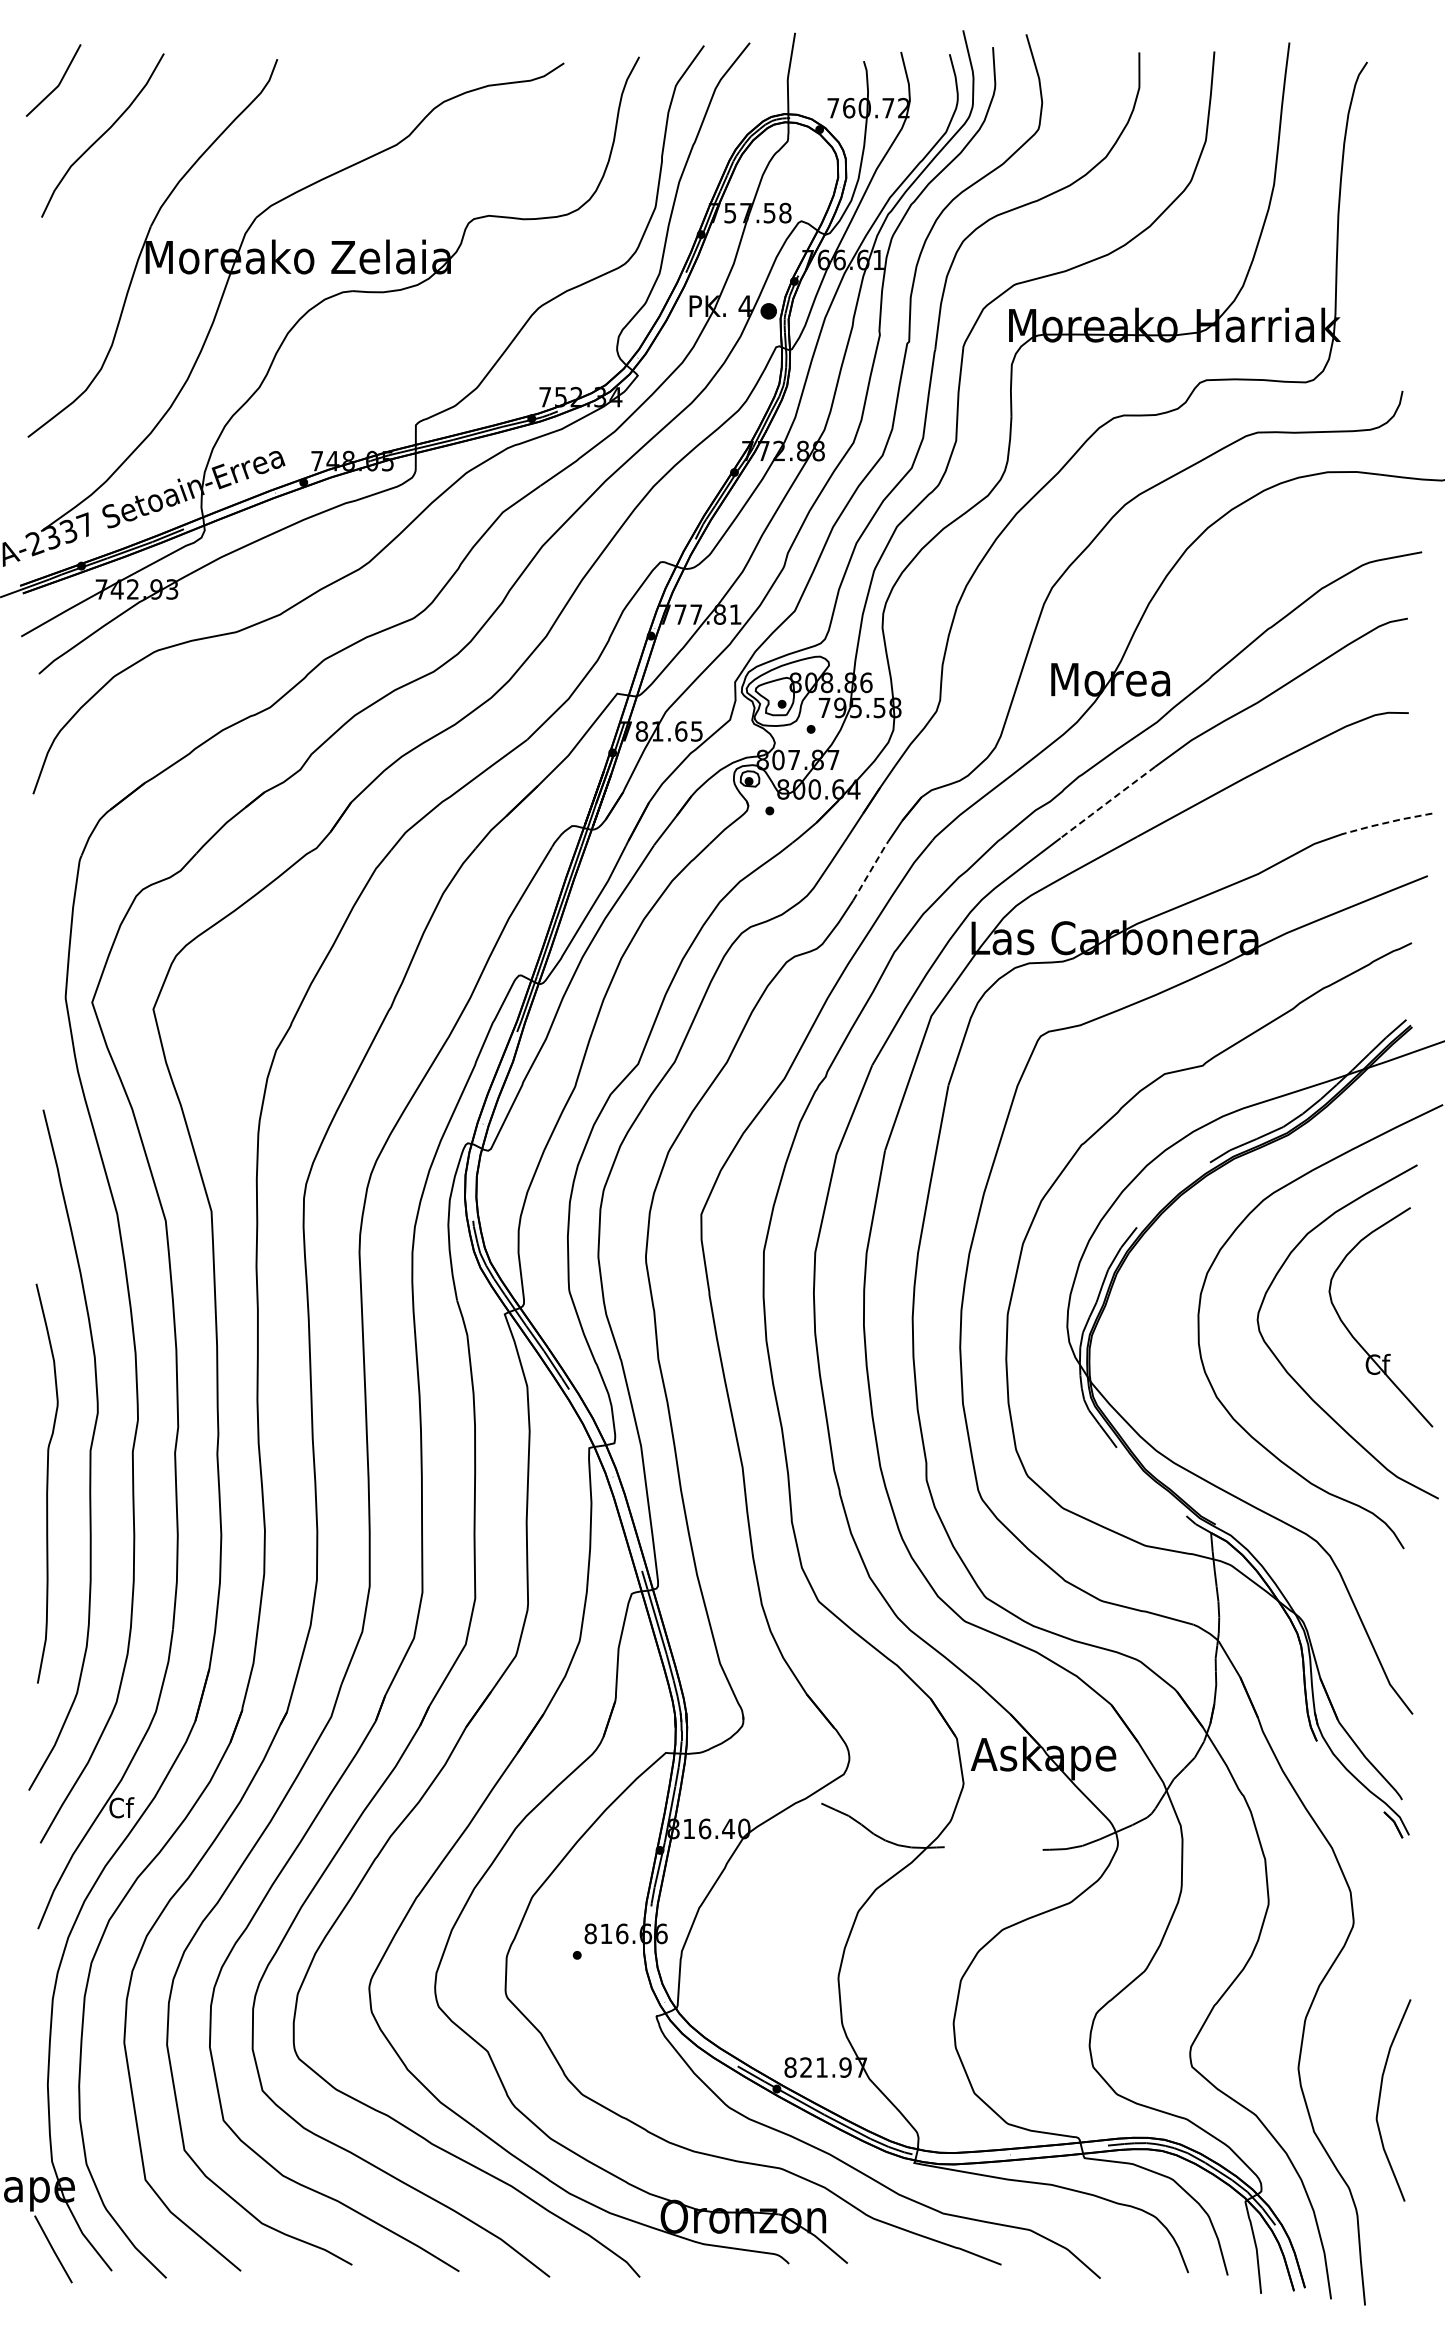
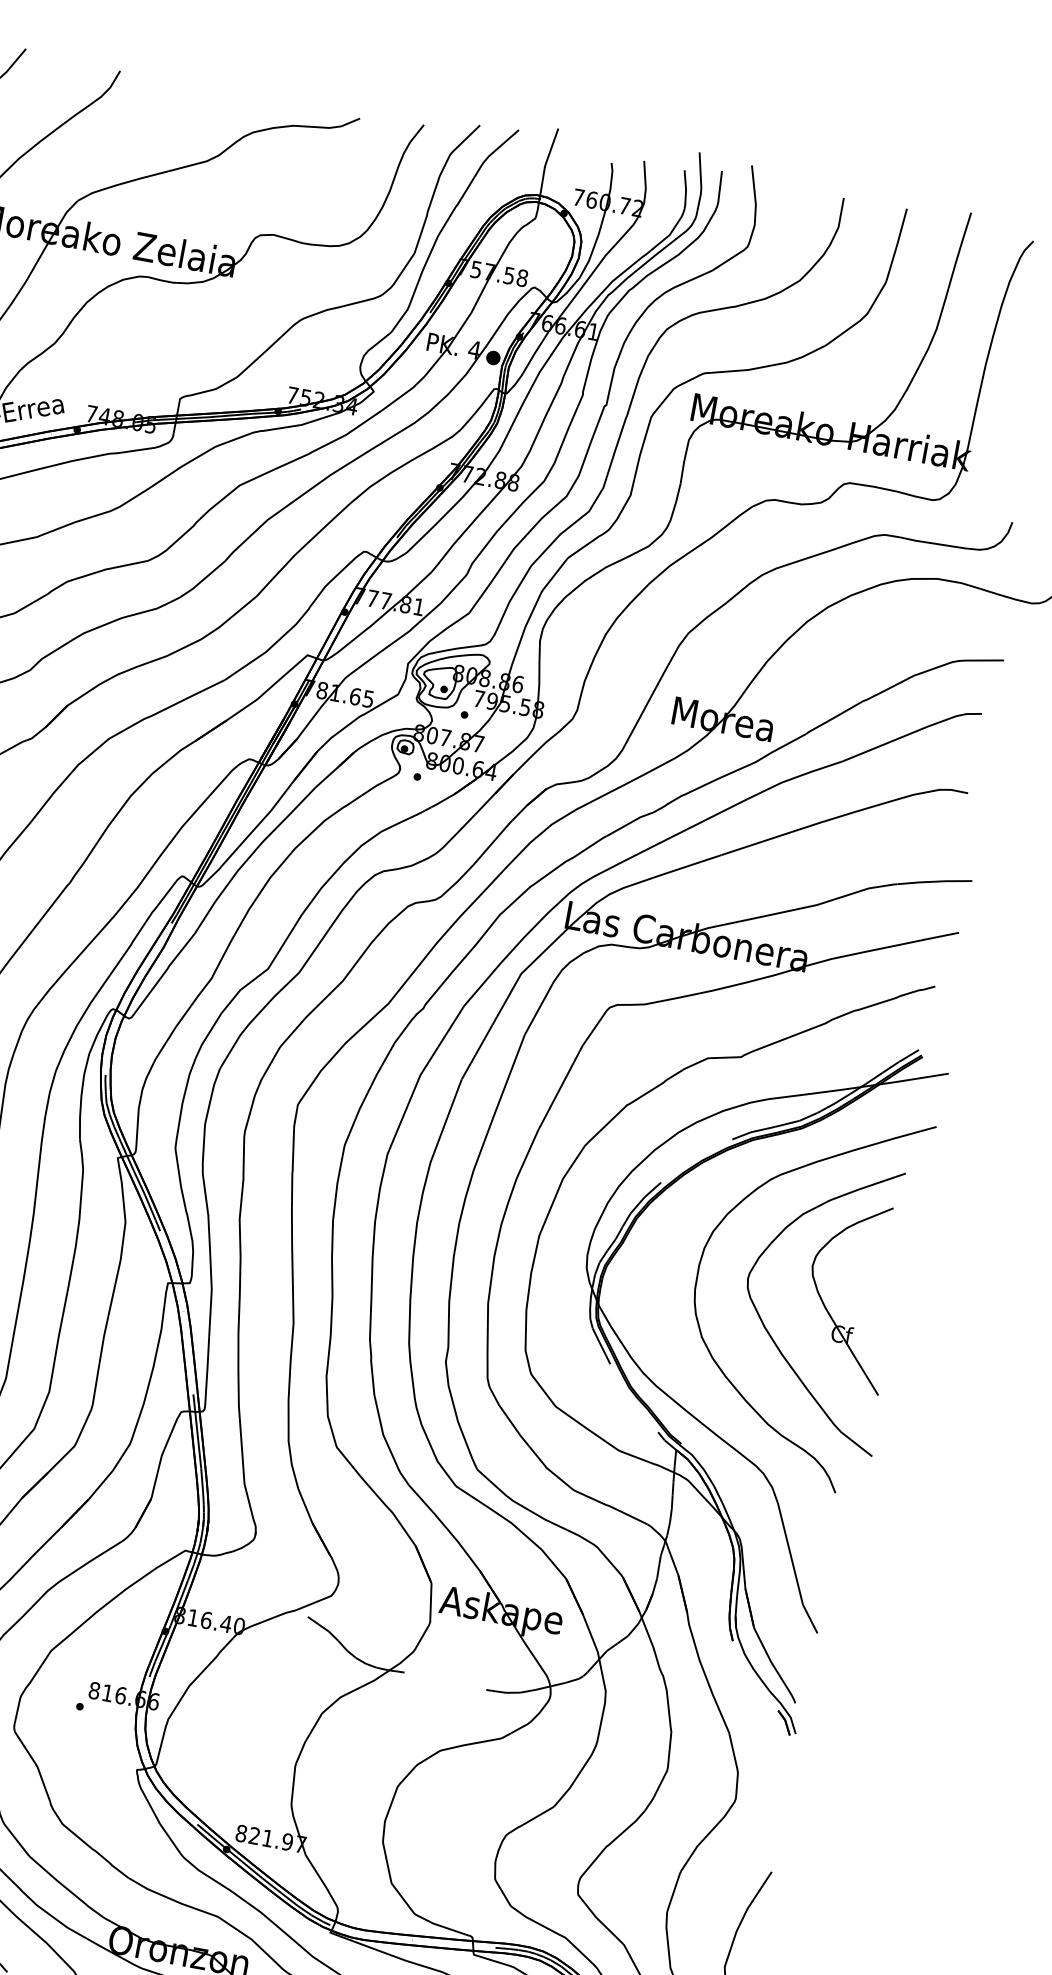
line: (1107, 802) -> (701, 821), dashed -> solid
line: (1389, 822) -> (935, 881), dashed -> solid
line: (870, 870) -> (492, 842), dashed -> solid

